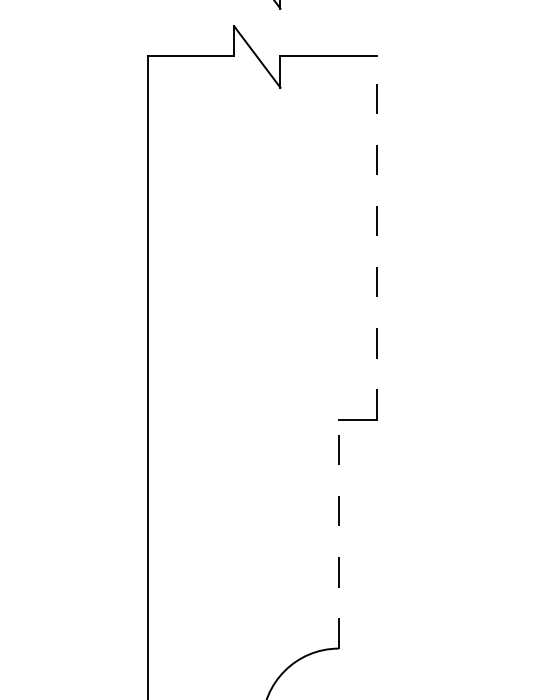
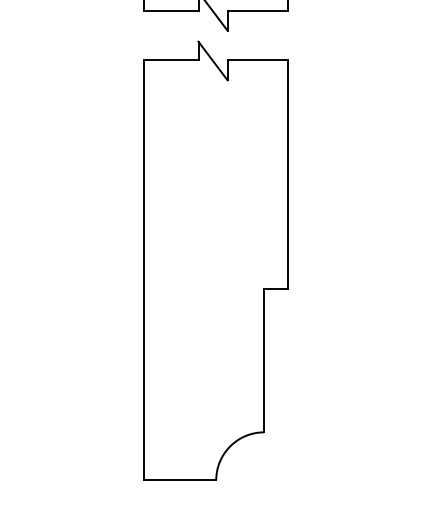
line: (377, 237) -> (288, 174), dashed -> solid
line: (339, 534) -> (264, 360), dashed -> solid

